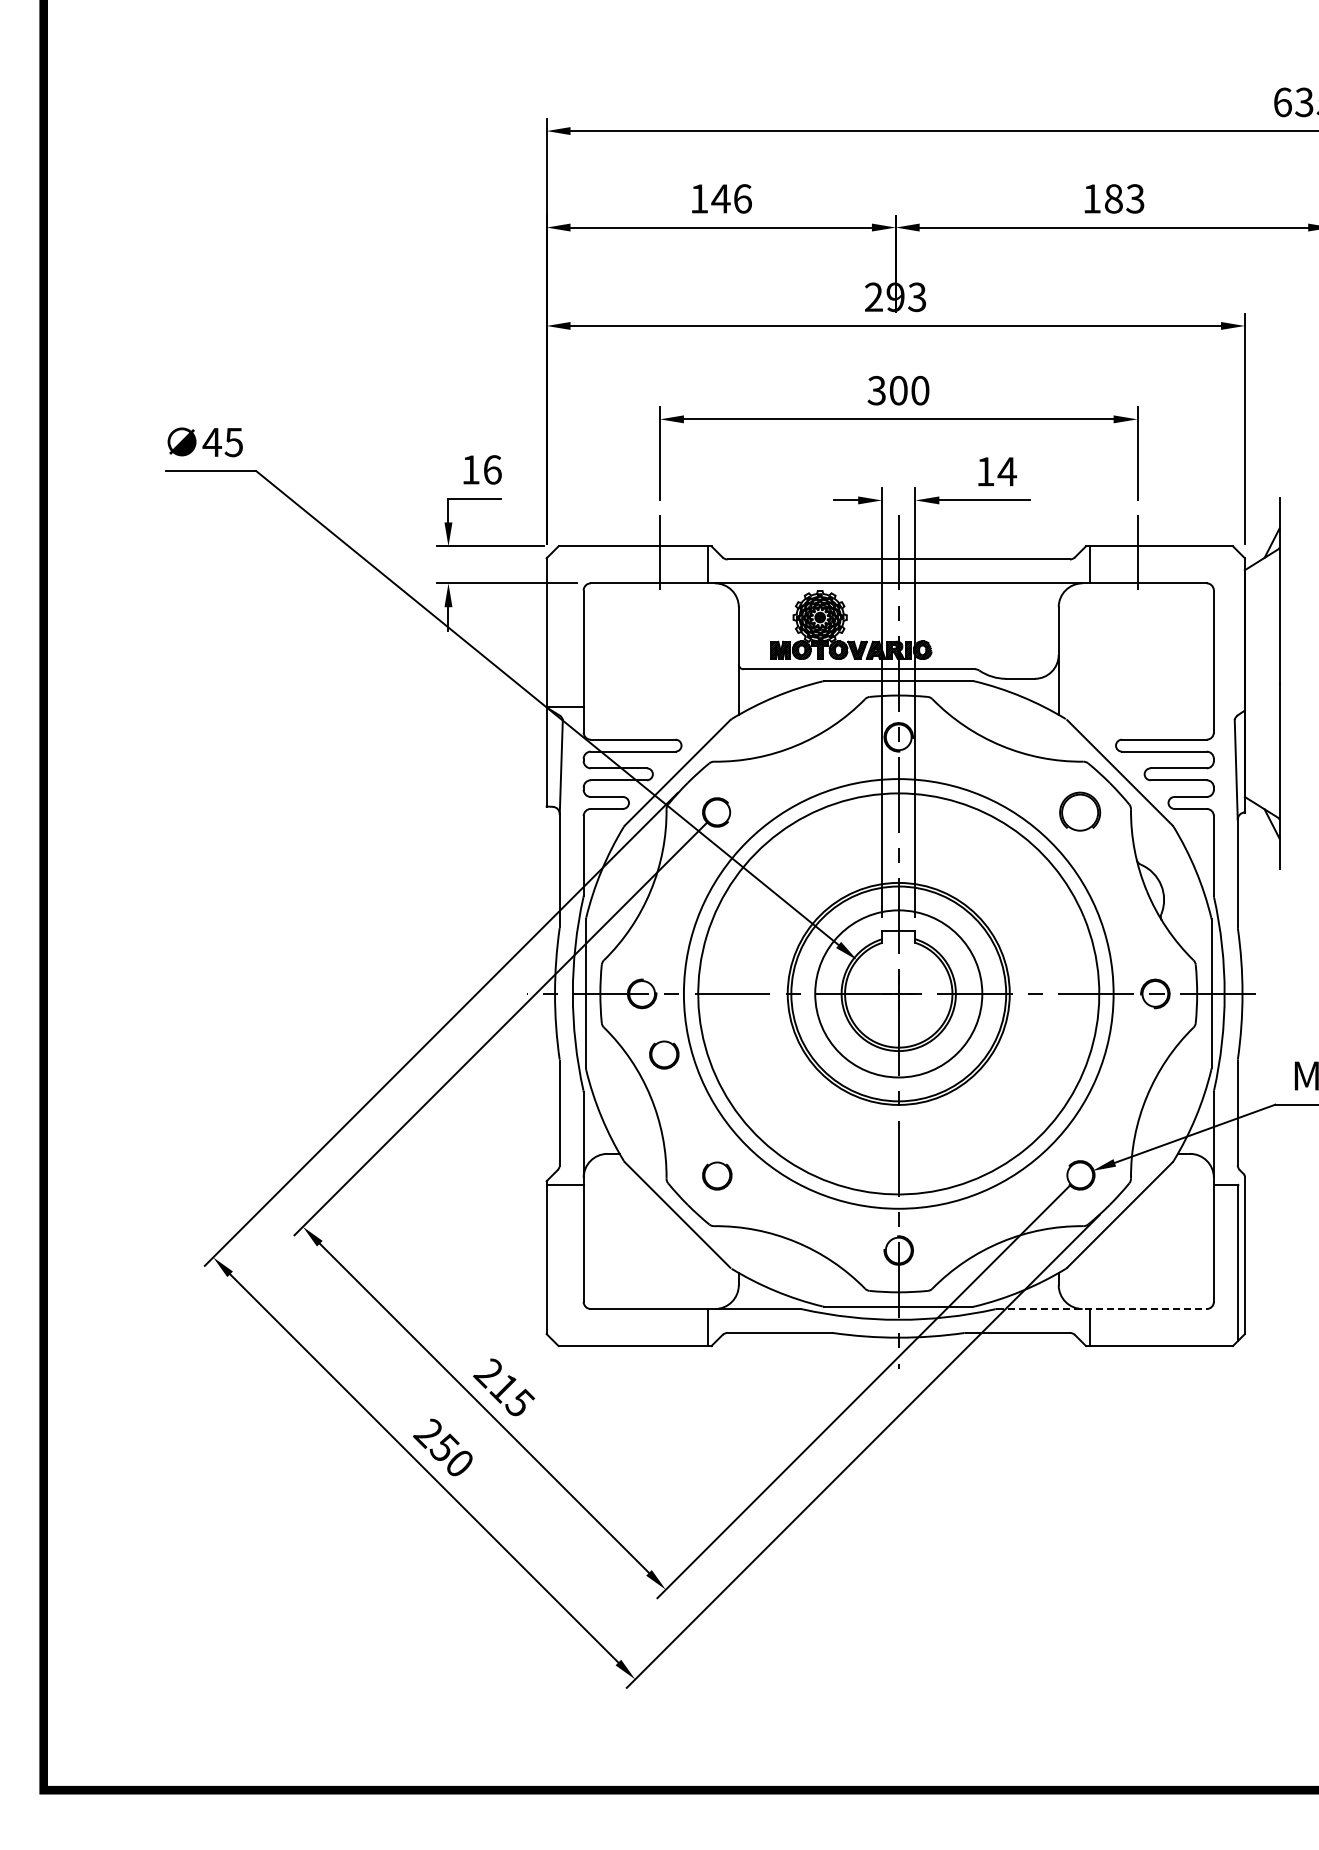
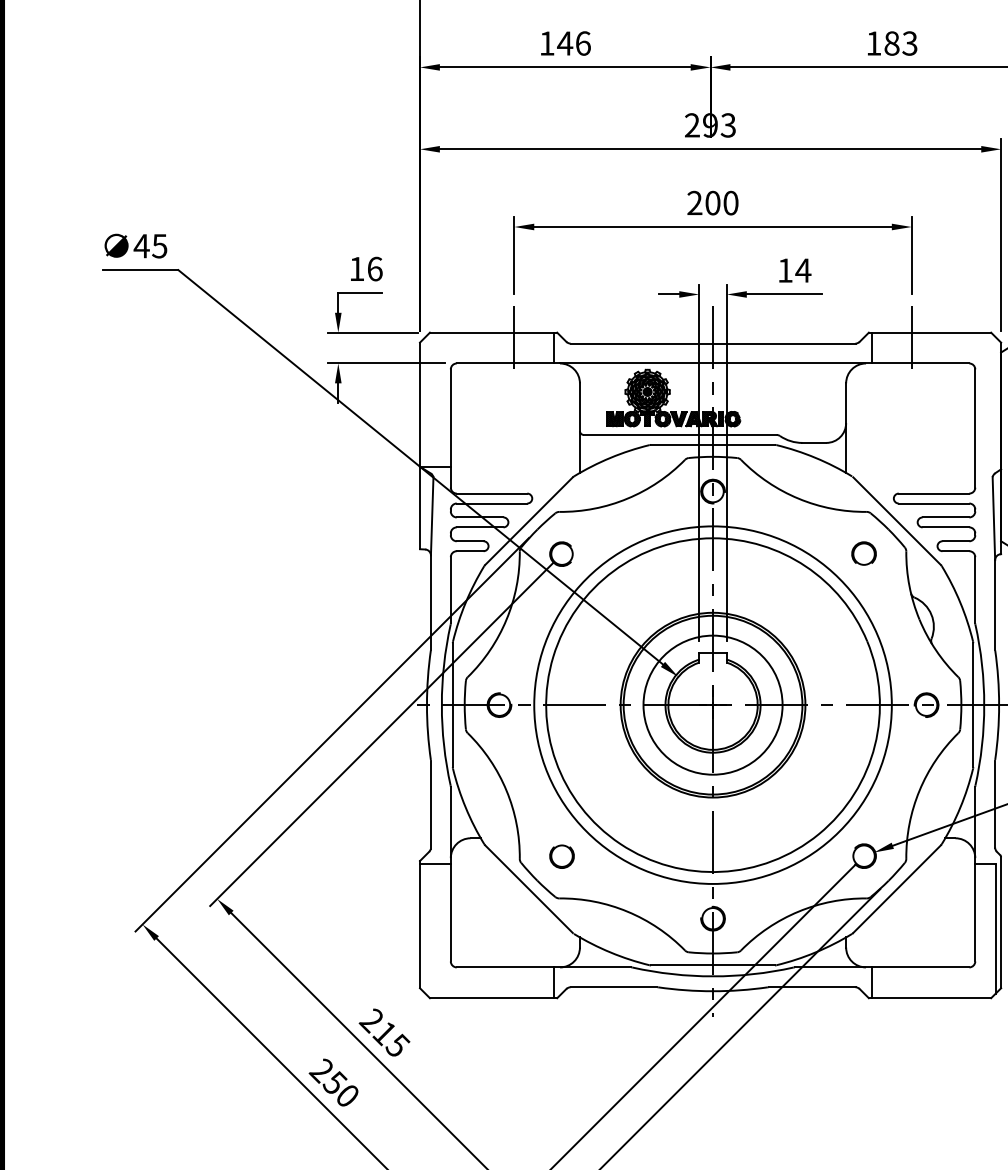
text: (876, 390) -> (694, 202), 300 -> 200
part: (1080, 811) -> (864, 553), size x0.71
part: (664, 1054) -> (518, 755), removed
line: (1101, 1309) -> (881, 967), dashed -> solid

